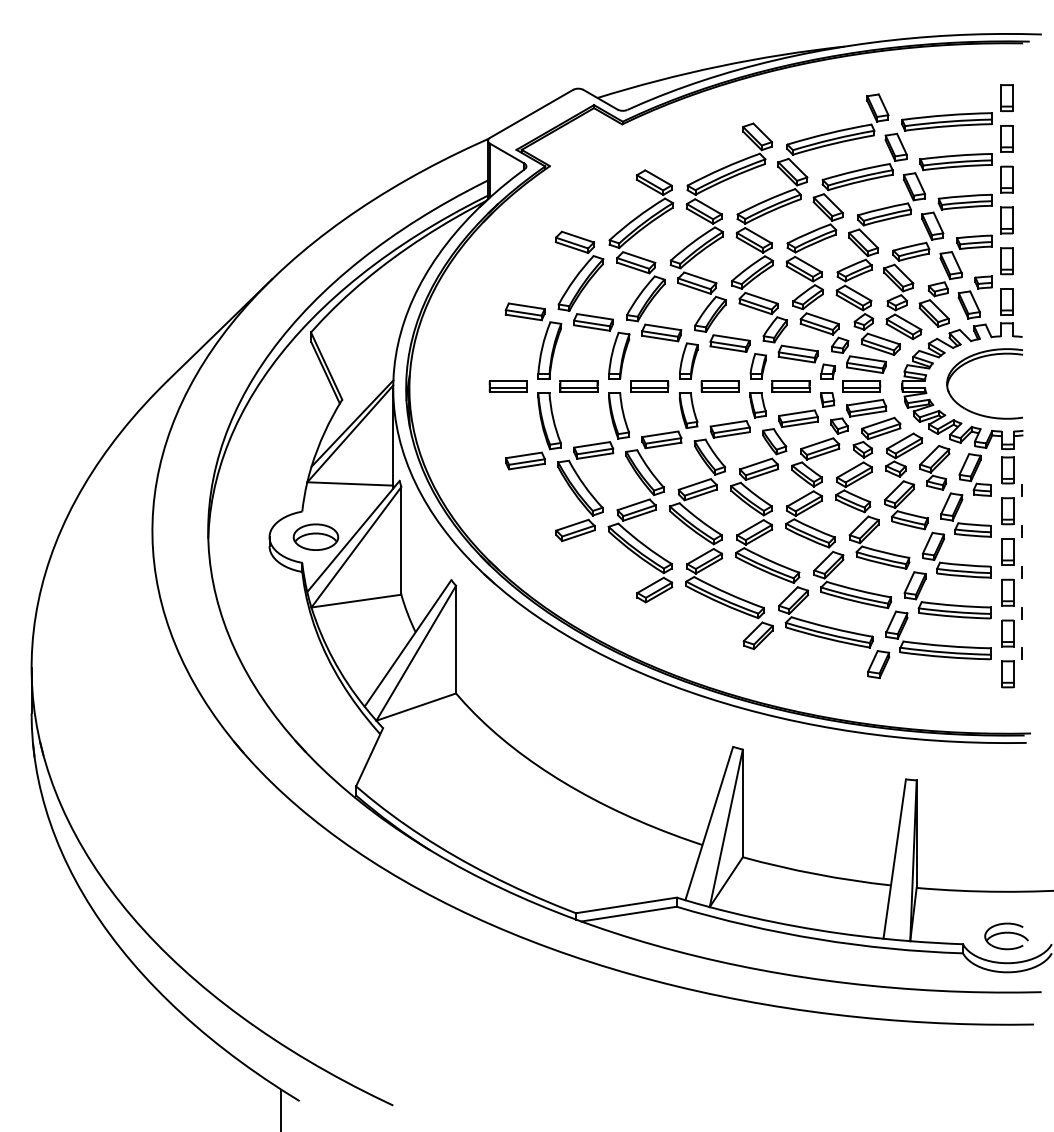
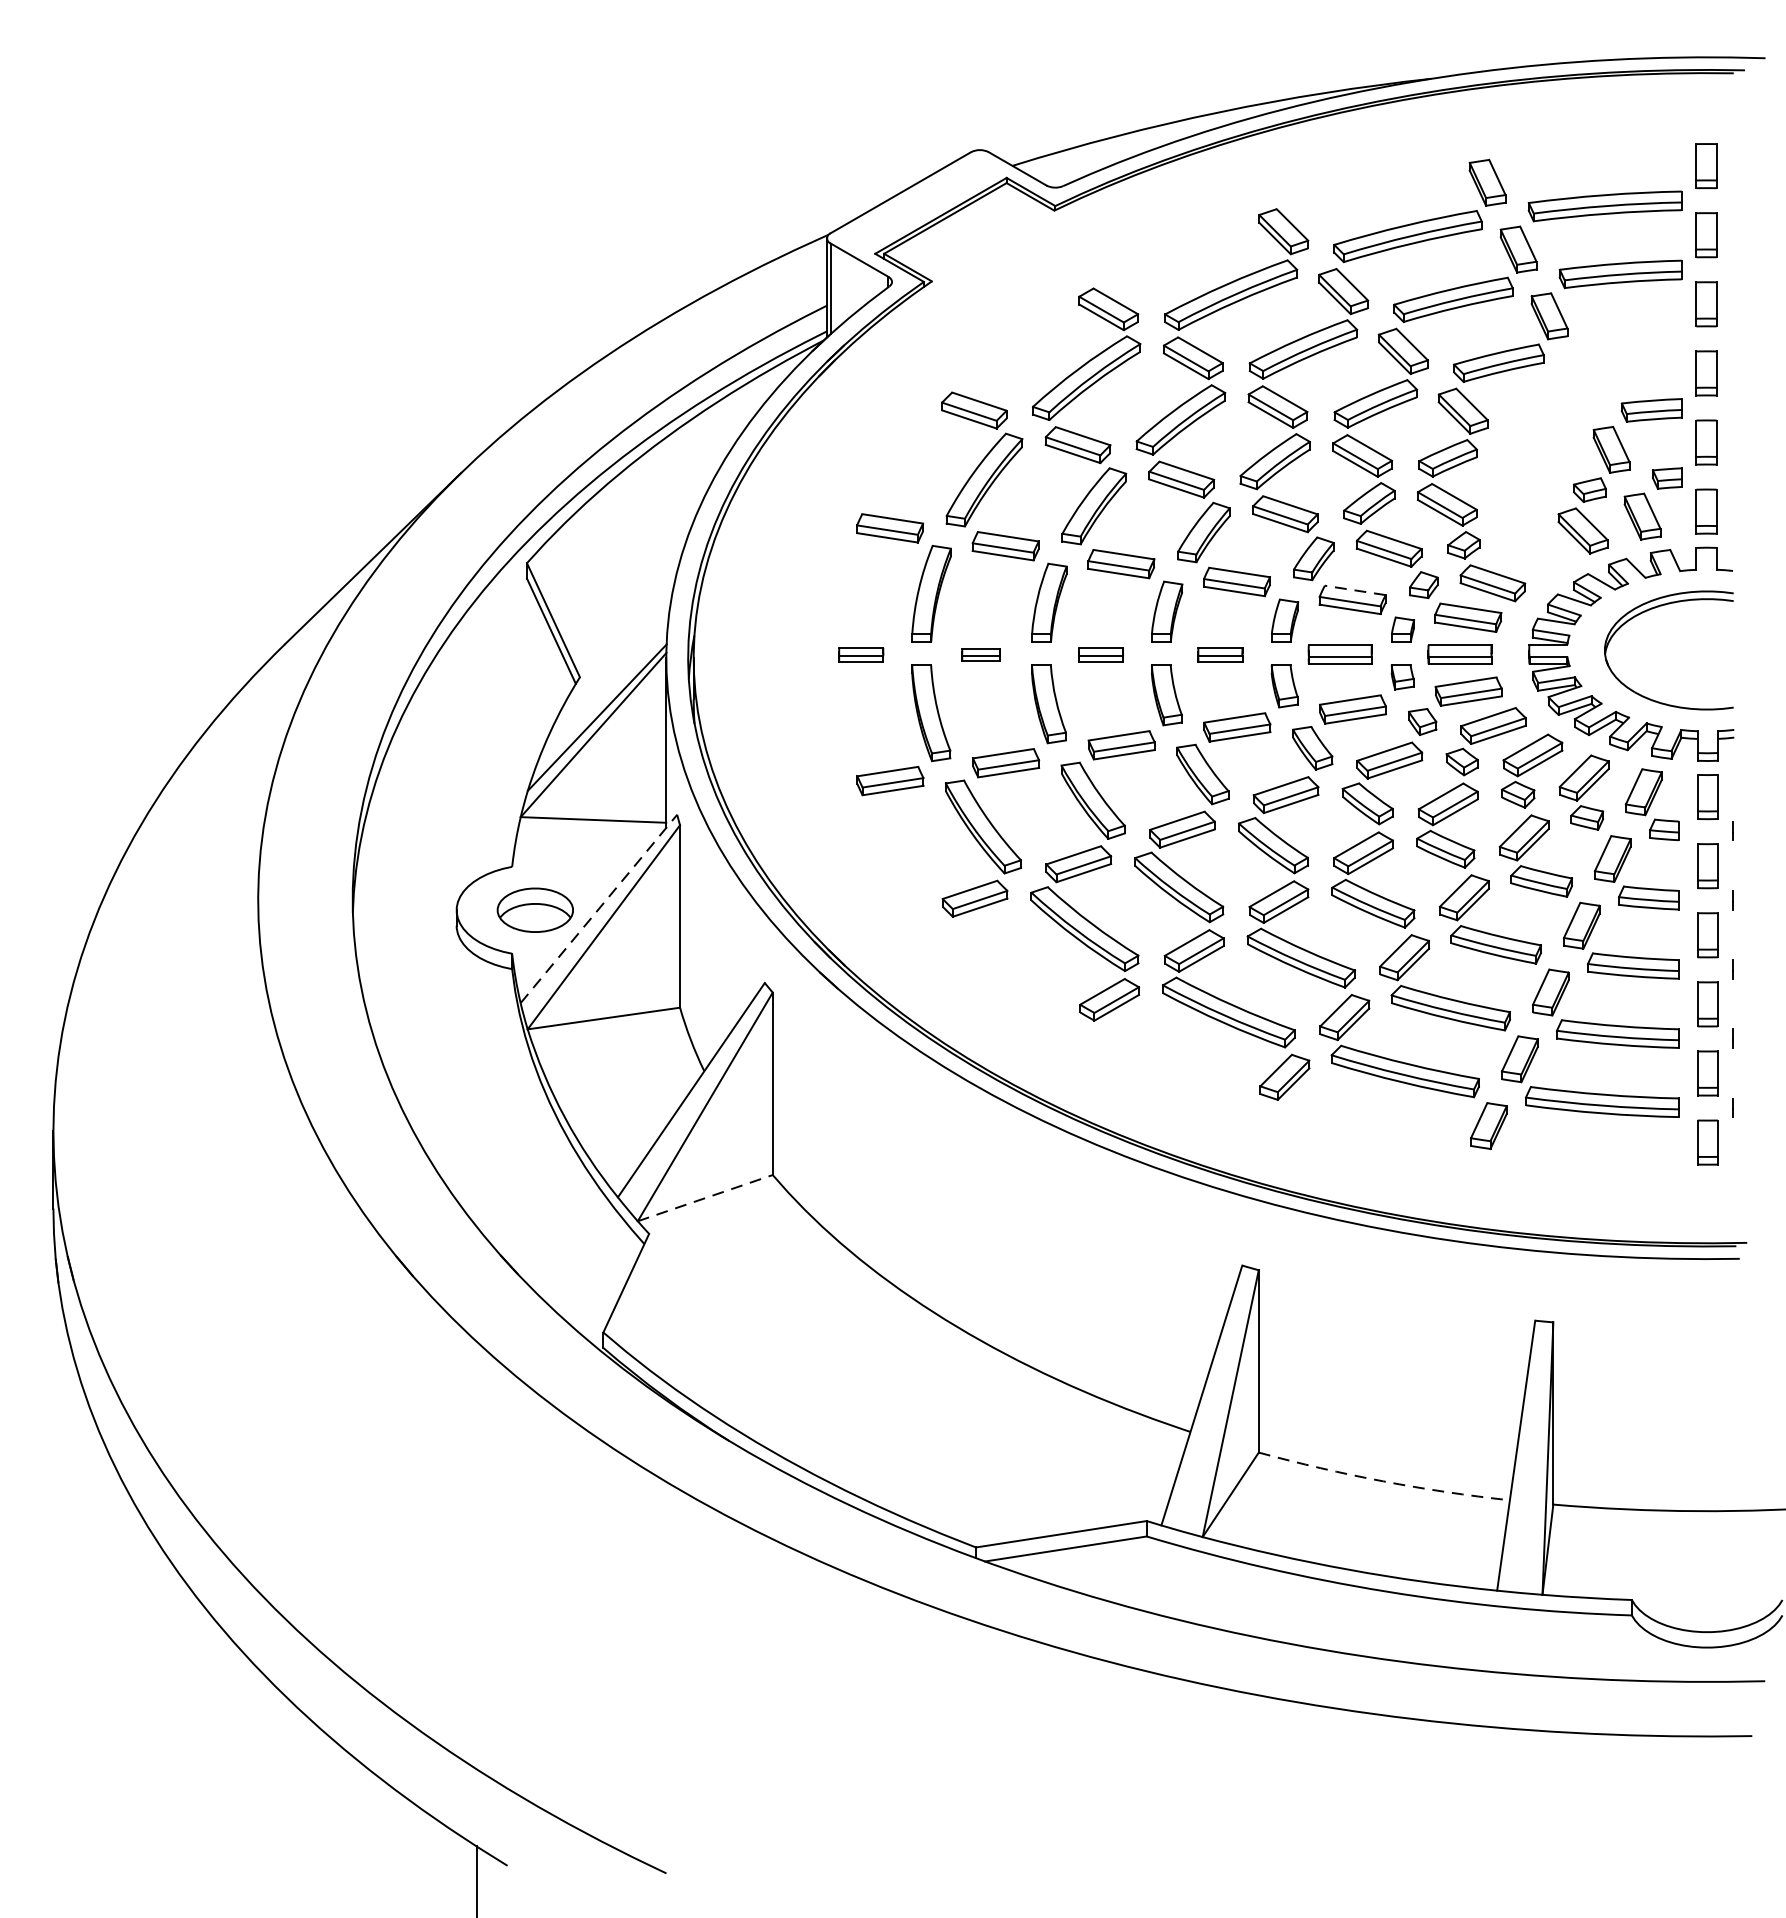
part: (929, 254) -> (1575, 431), removed
line: (799, 348) -> (1354, 590), solid -> dashed
part: (507, 386) -> (859, 654), size x0.7
part: (578, 386) -> (980, 654), size x0.6
part: (649, 386) -> (1100, 654), size x0.7
part: (719, 386) -> (1219, 654), size x0.7
line: (353, 536) -> (598, 909), solid -> dashed
line: (416, 706) -> (705, 1197), solid -> dashed
arc: (816, 874) -> (1383, 1481), solid -> dashed
part: (1006, 936) -> (1705, 1586), removed

